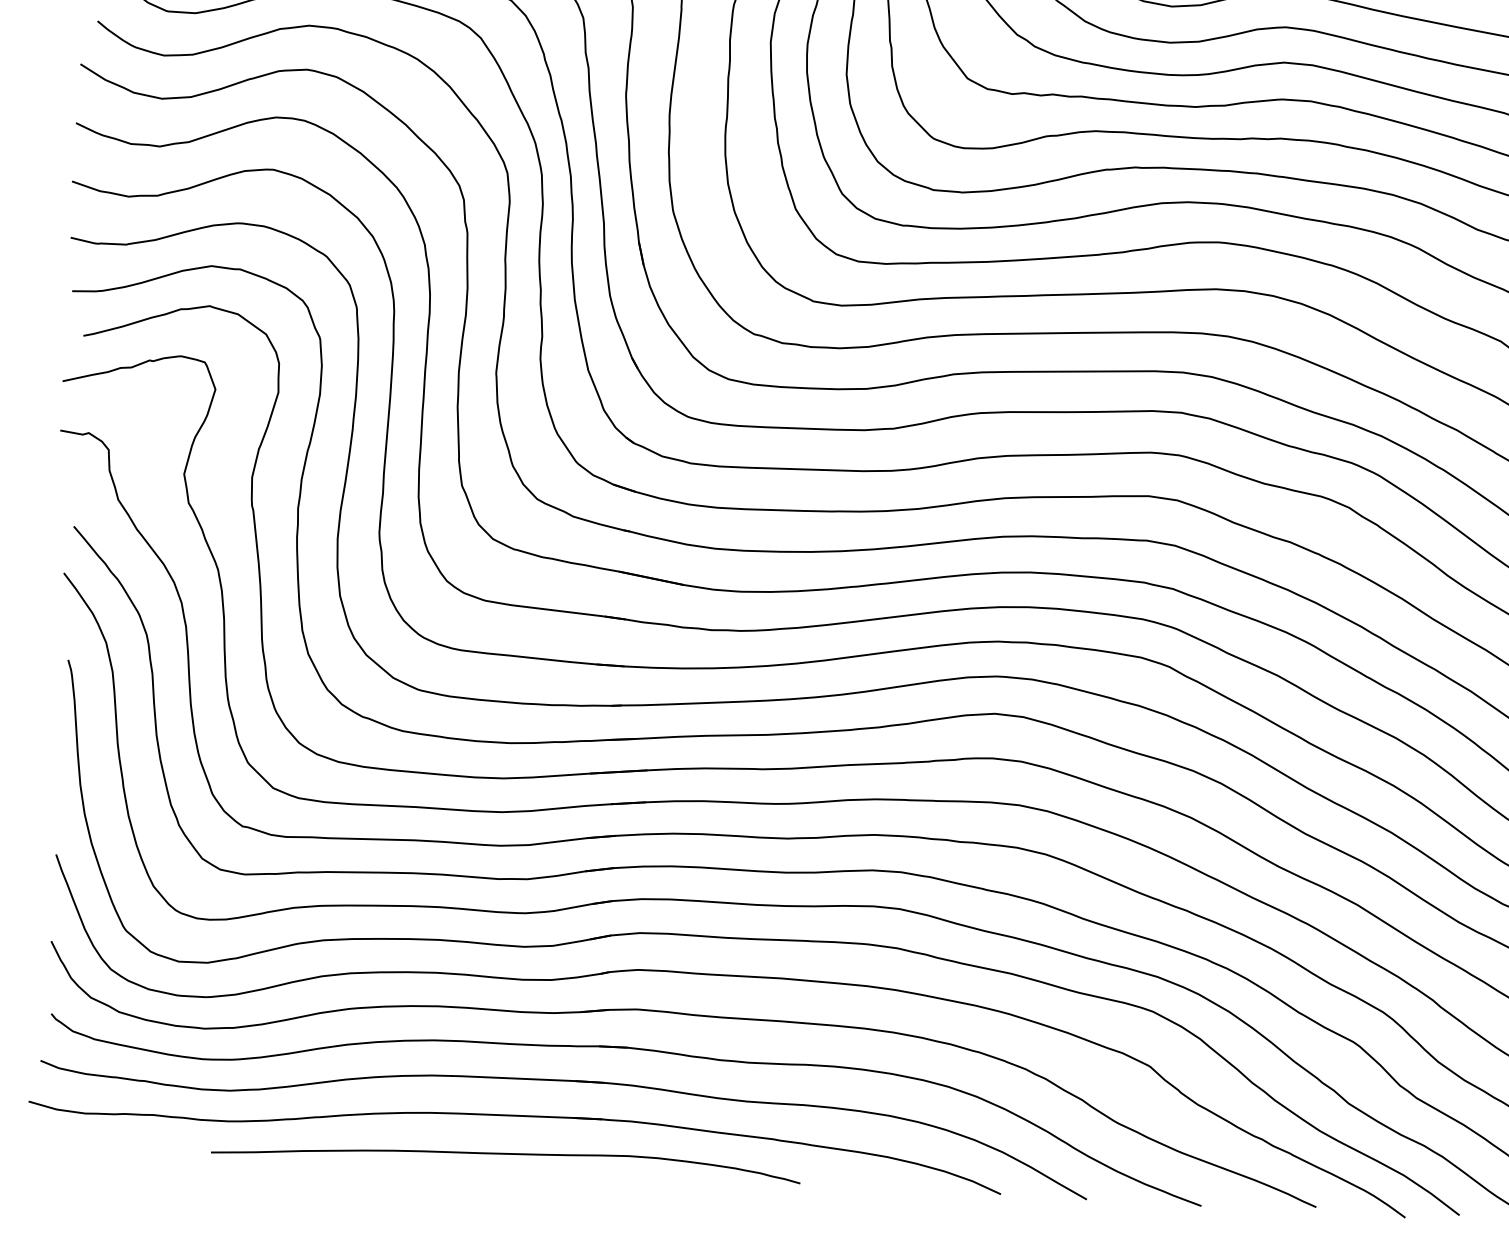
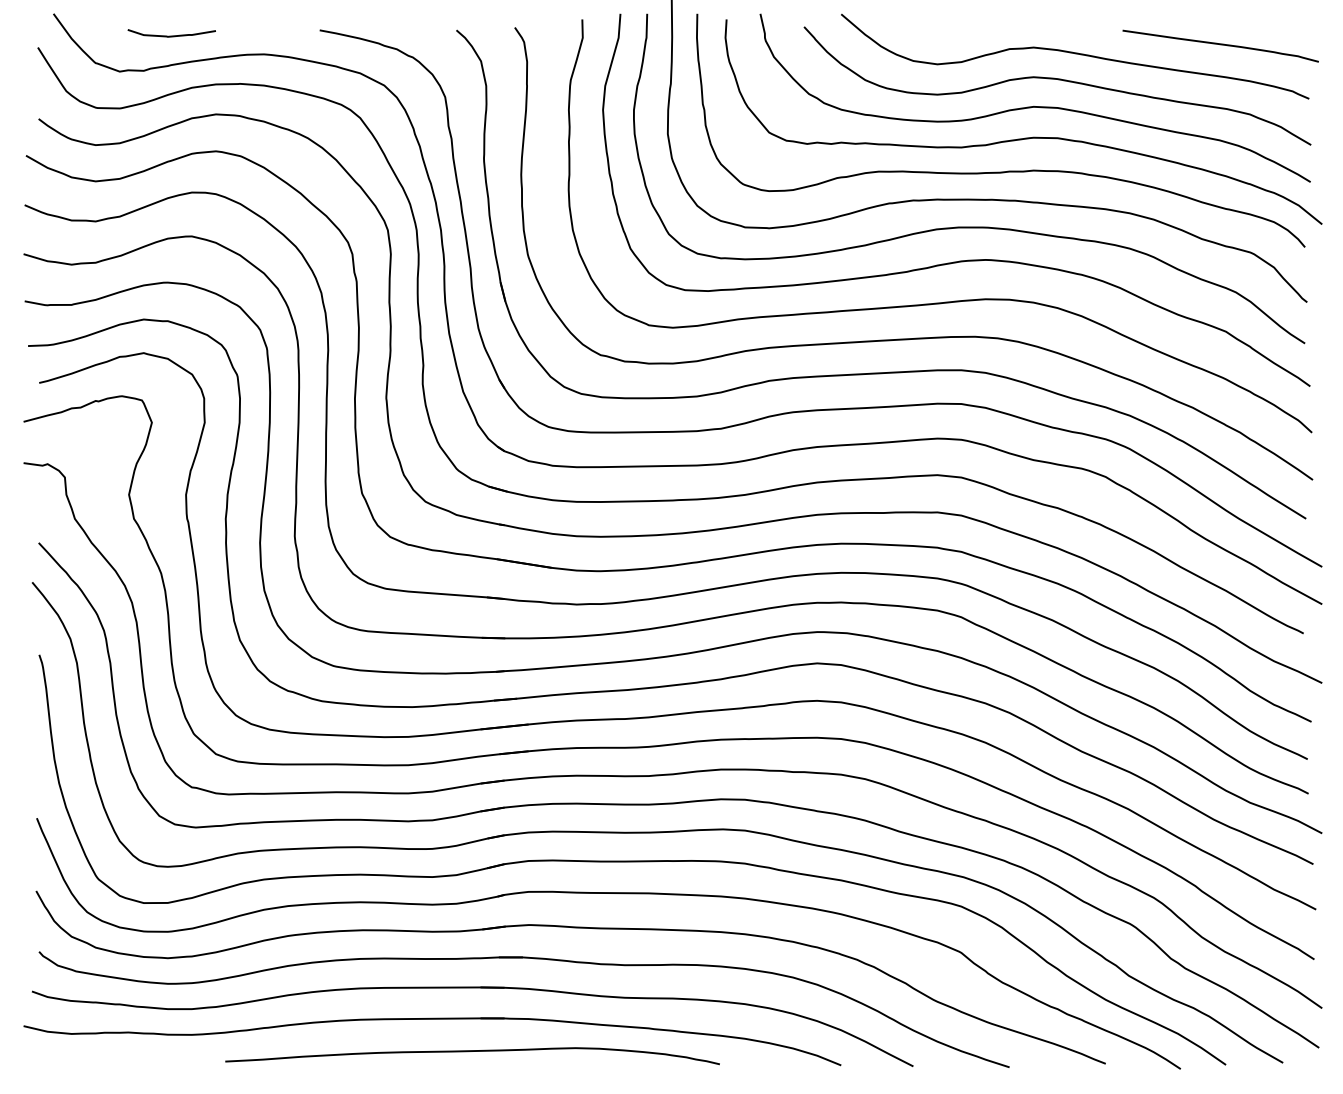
curve: (506, 1154) -> (472, 1051), moved

